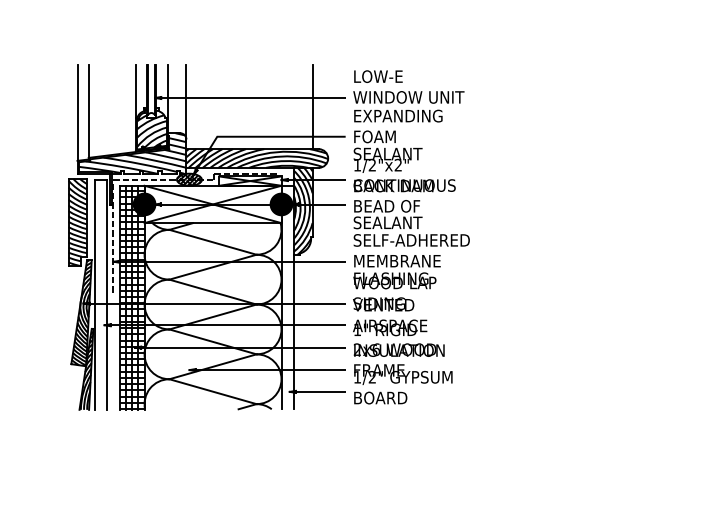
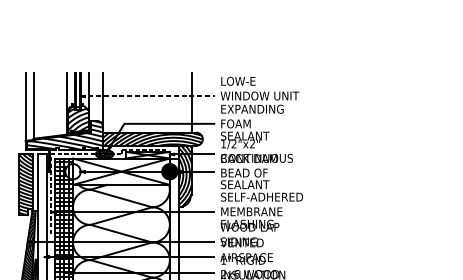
line: (250, 97) -> (147, 96), solid -> dashed
fill: (144, 204) -> (72, 171), removed

